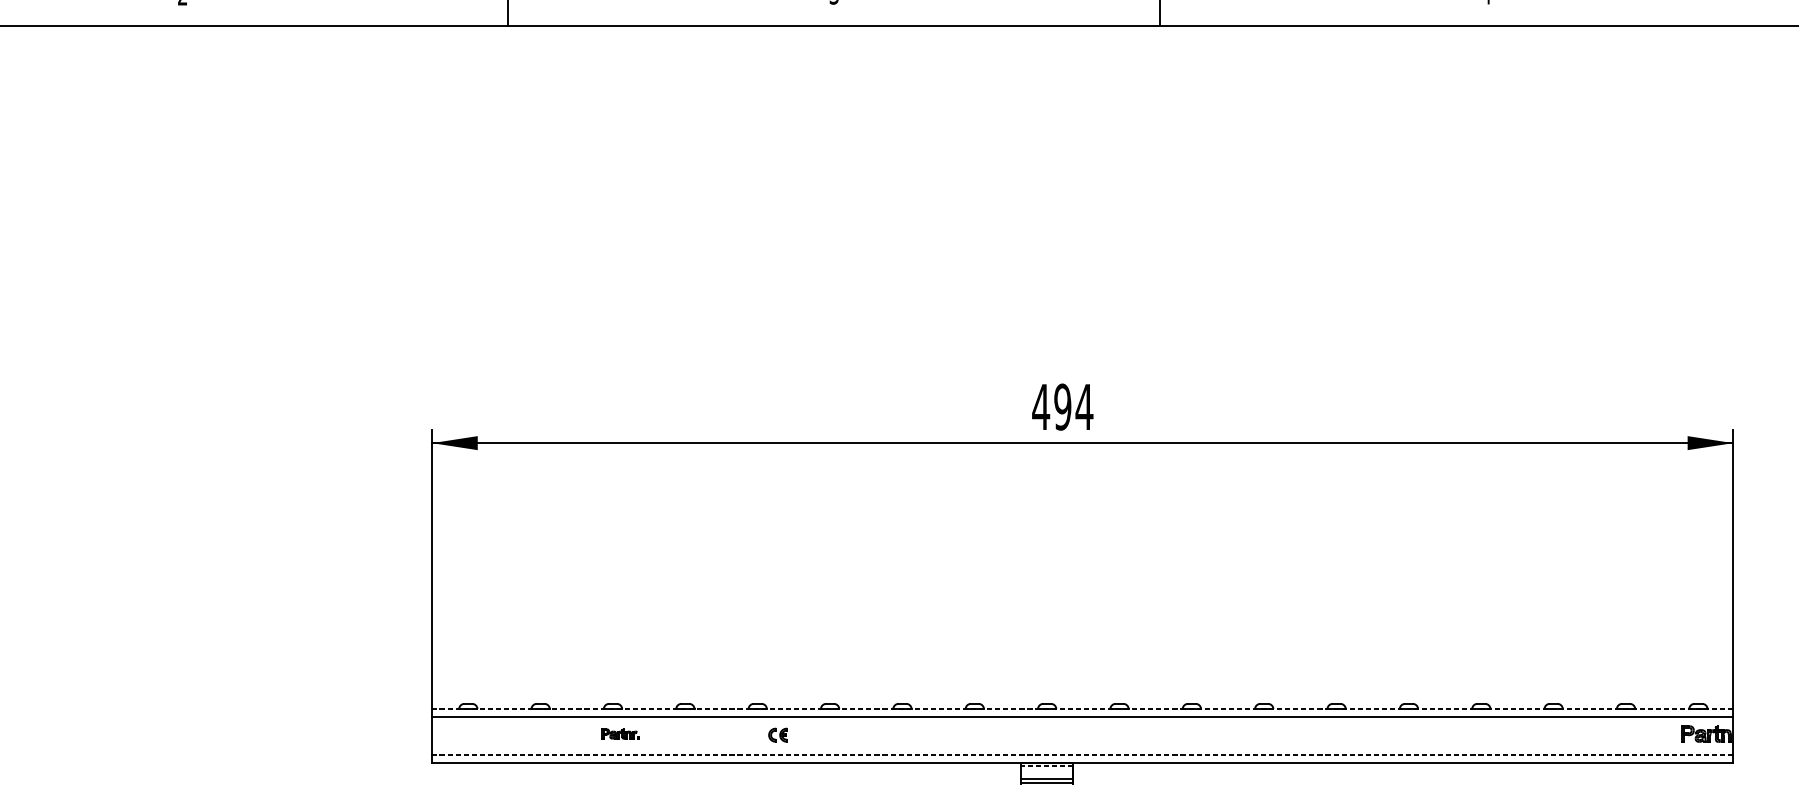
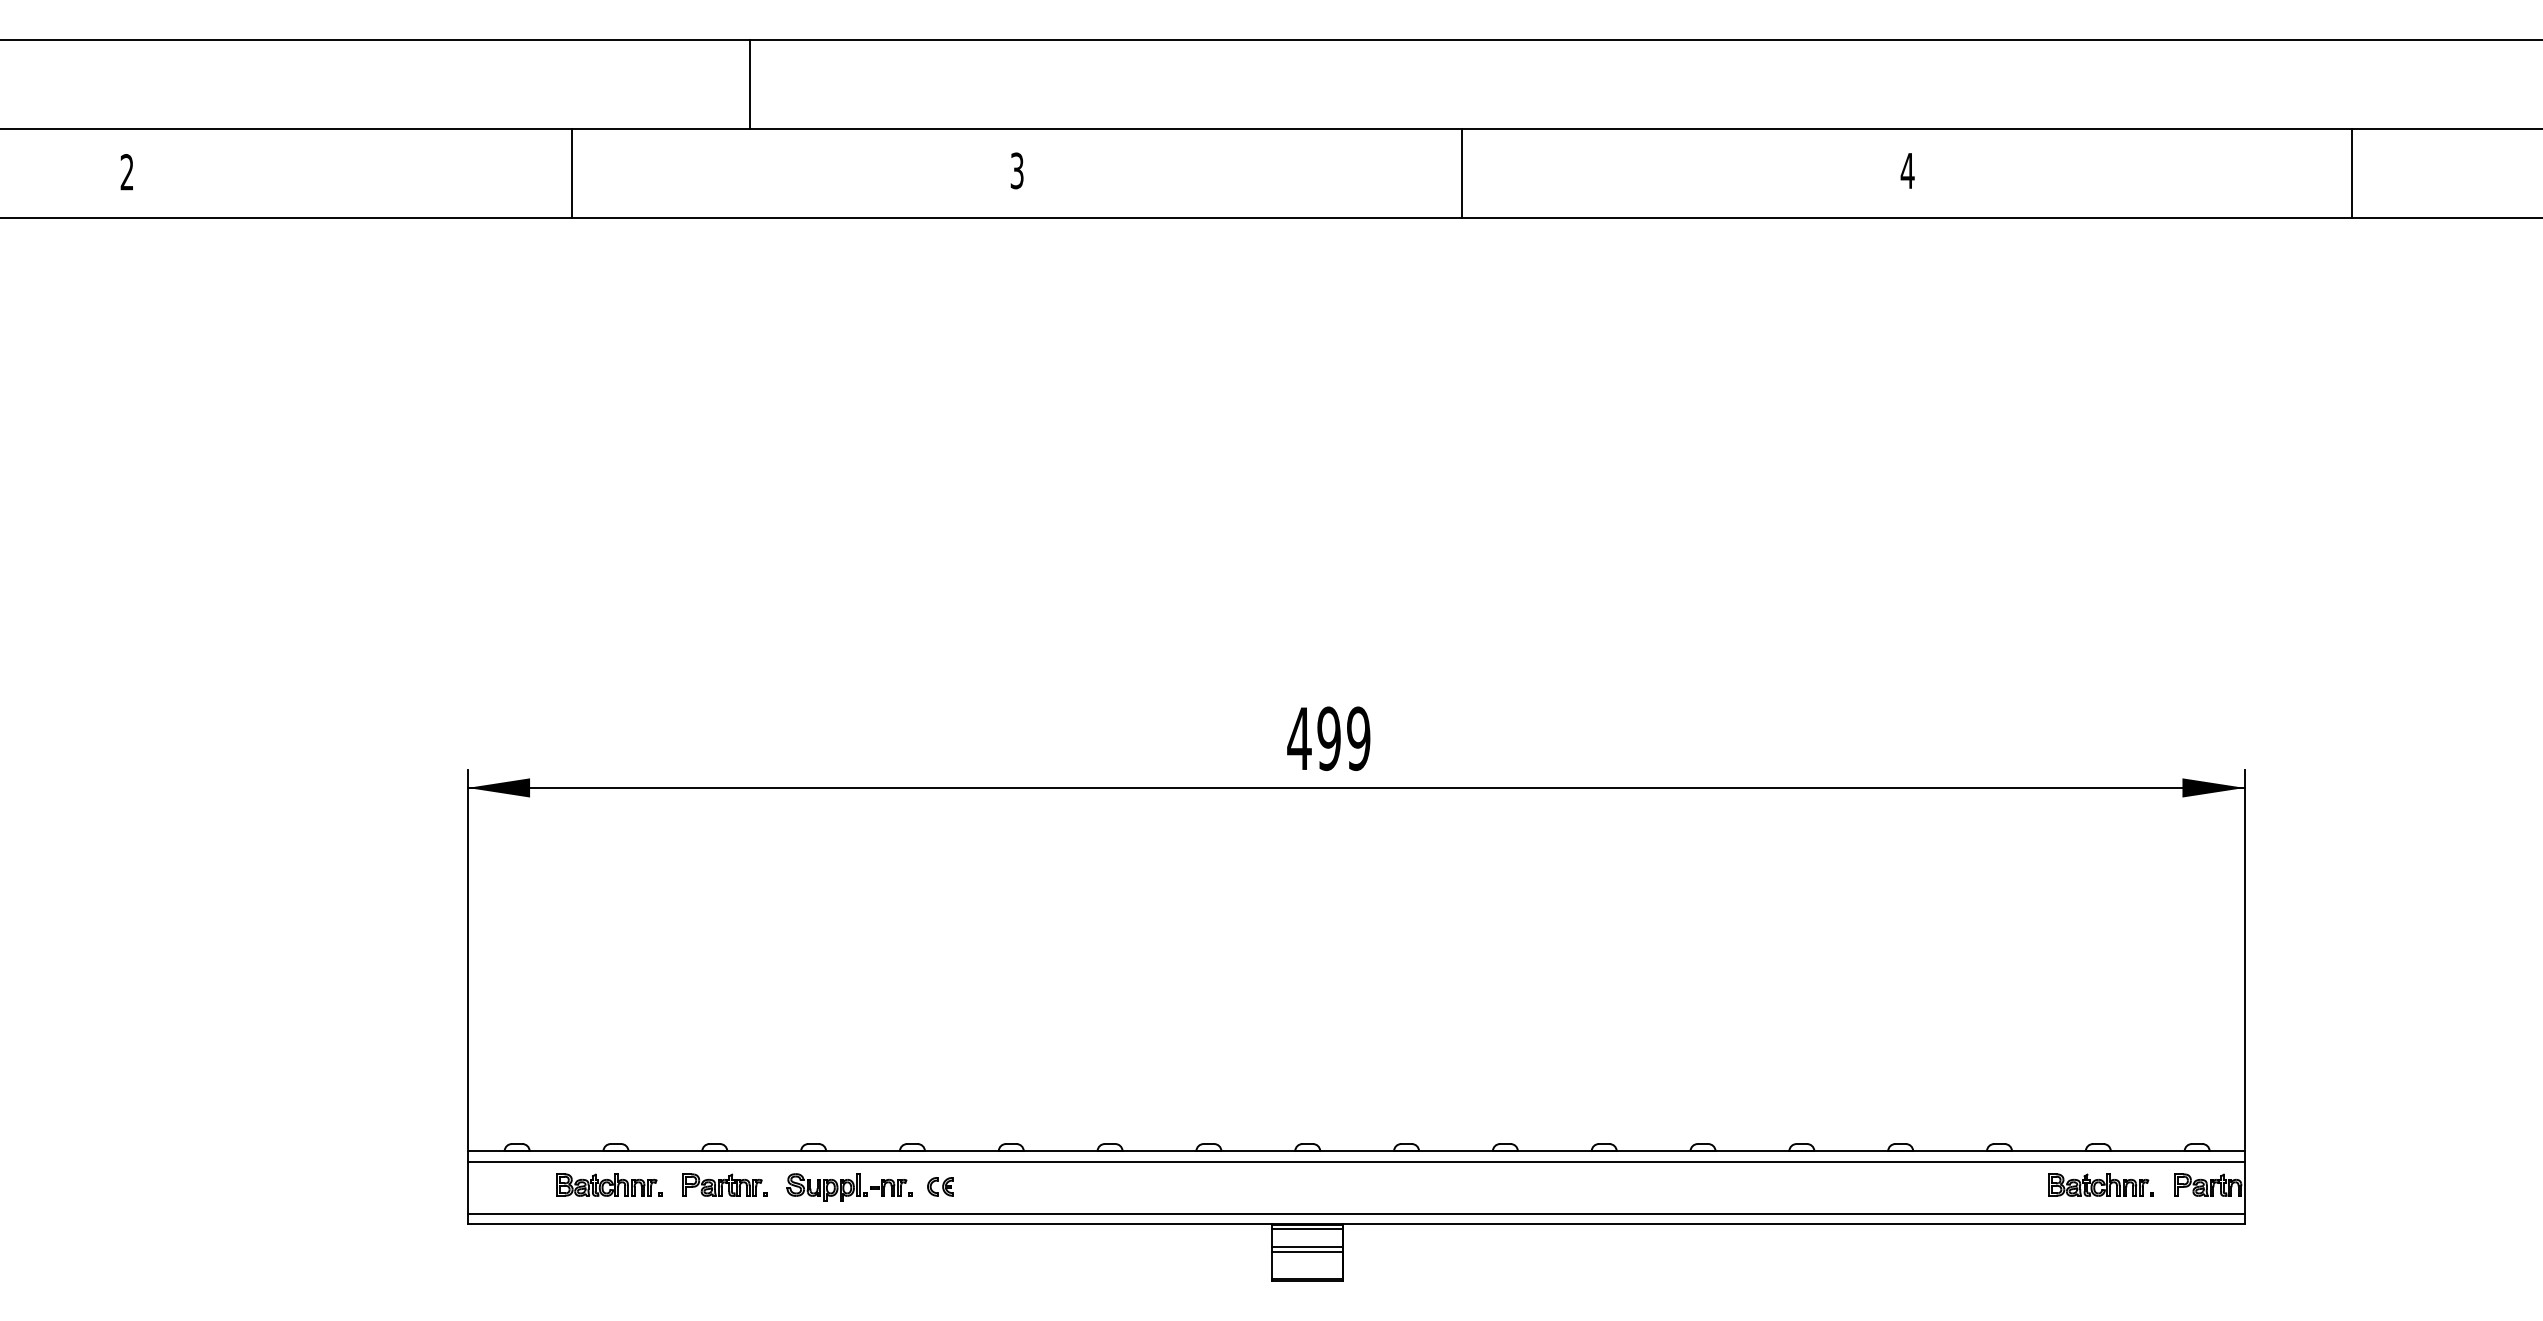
text: (1084, 406) -> (1358, 738), 494 -> 499
line: (1082, 709) -> (1356, 1151), dashed -> solid
part: (535, 733) -> (609, 1184), added
part: (620, 733) -> (724, 1184), size x1.67
part: (1627, 733) -> (2100, 1184), added
part: (711, 735) -> (849, 1187), added
line: (1082, 754) -> (1356, 1213), dashed -> solid
line: (1046, 766) -> (1307, 1229), dashed -> solid

